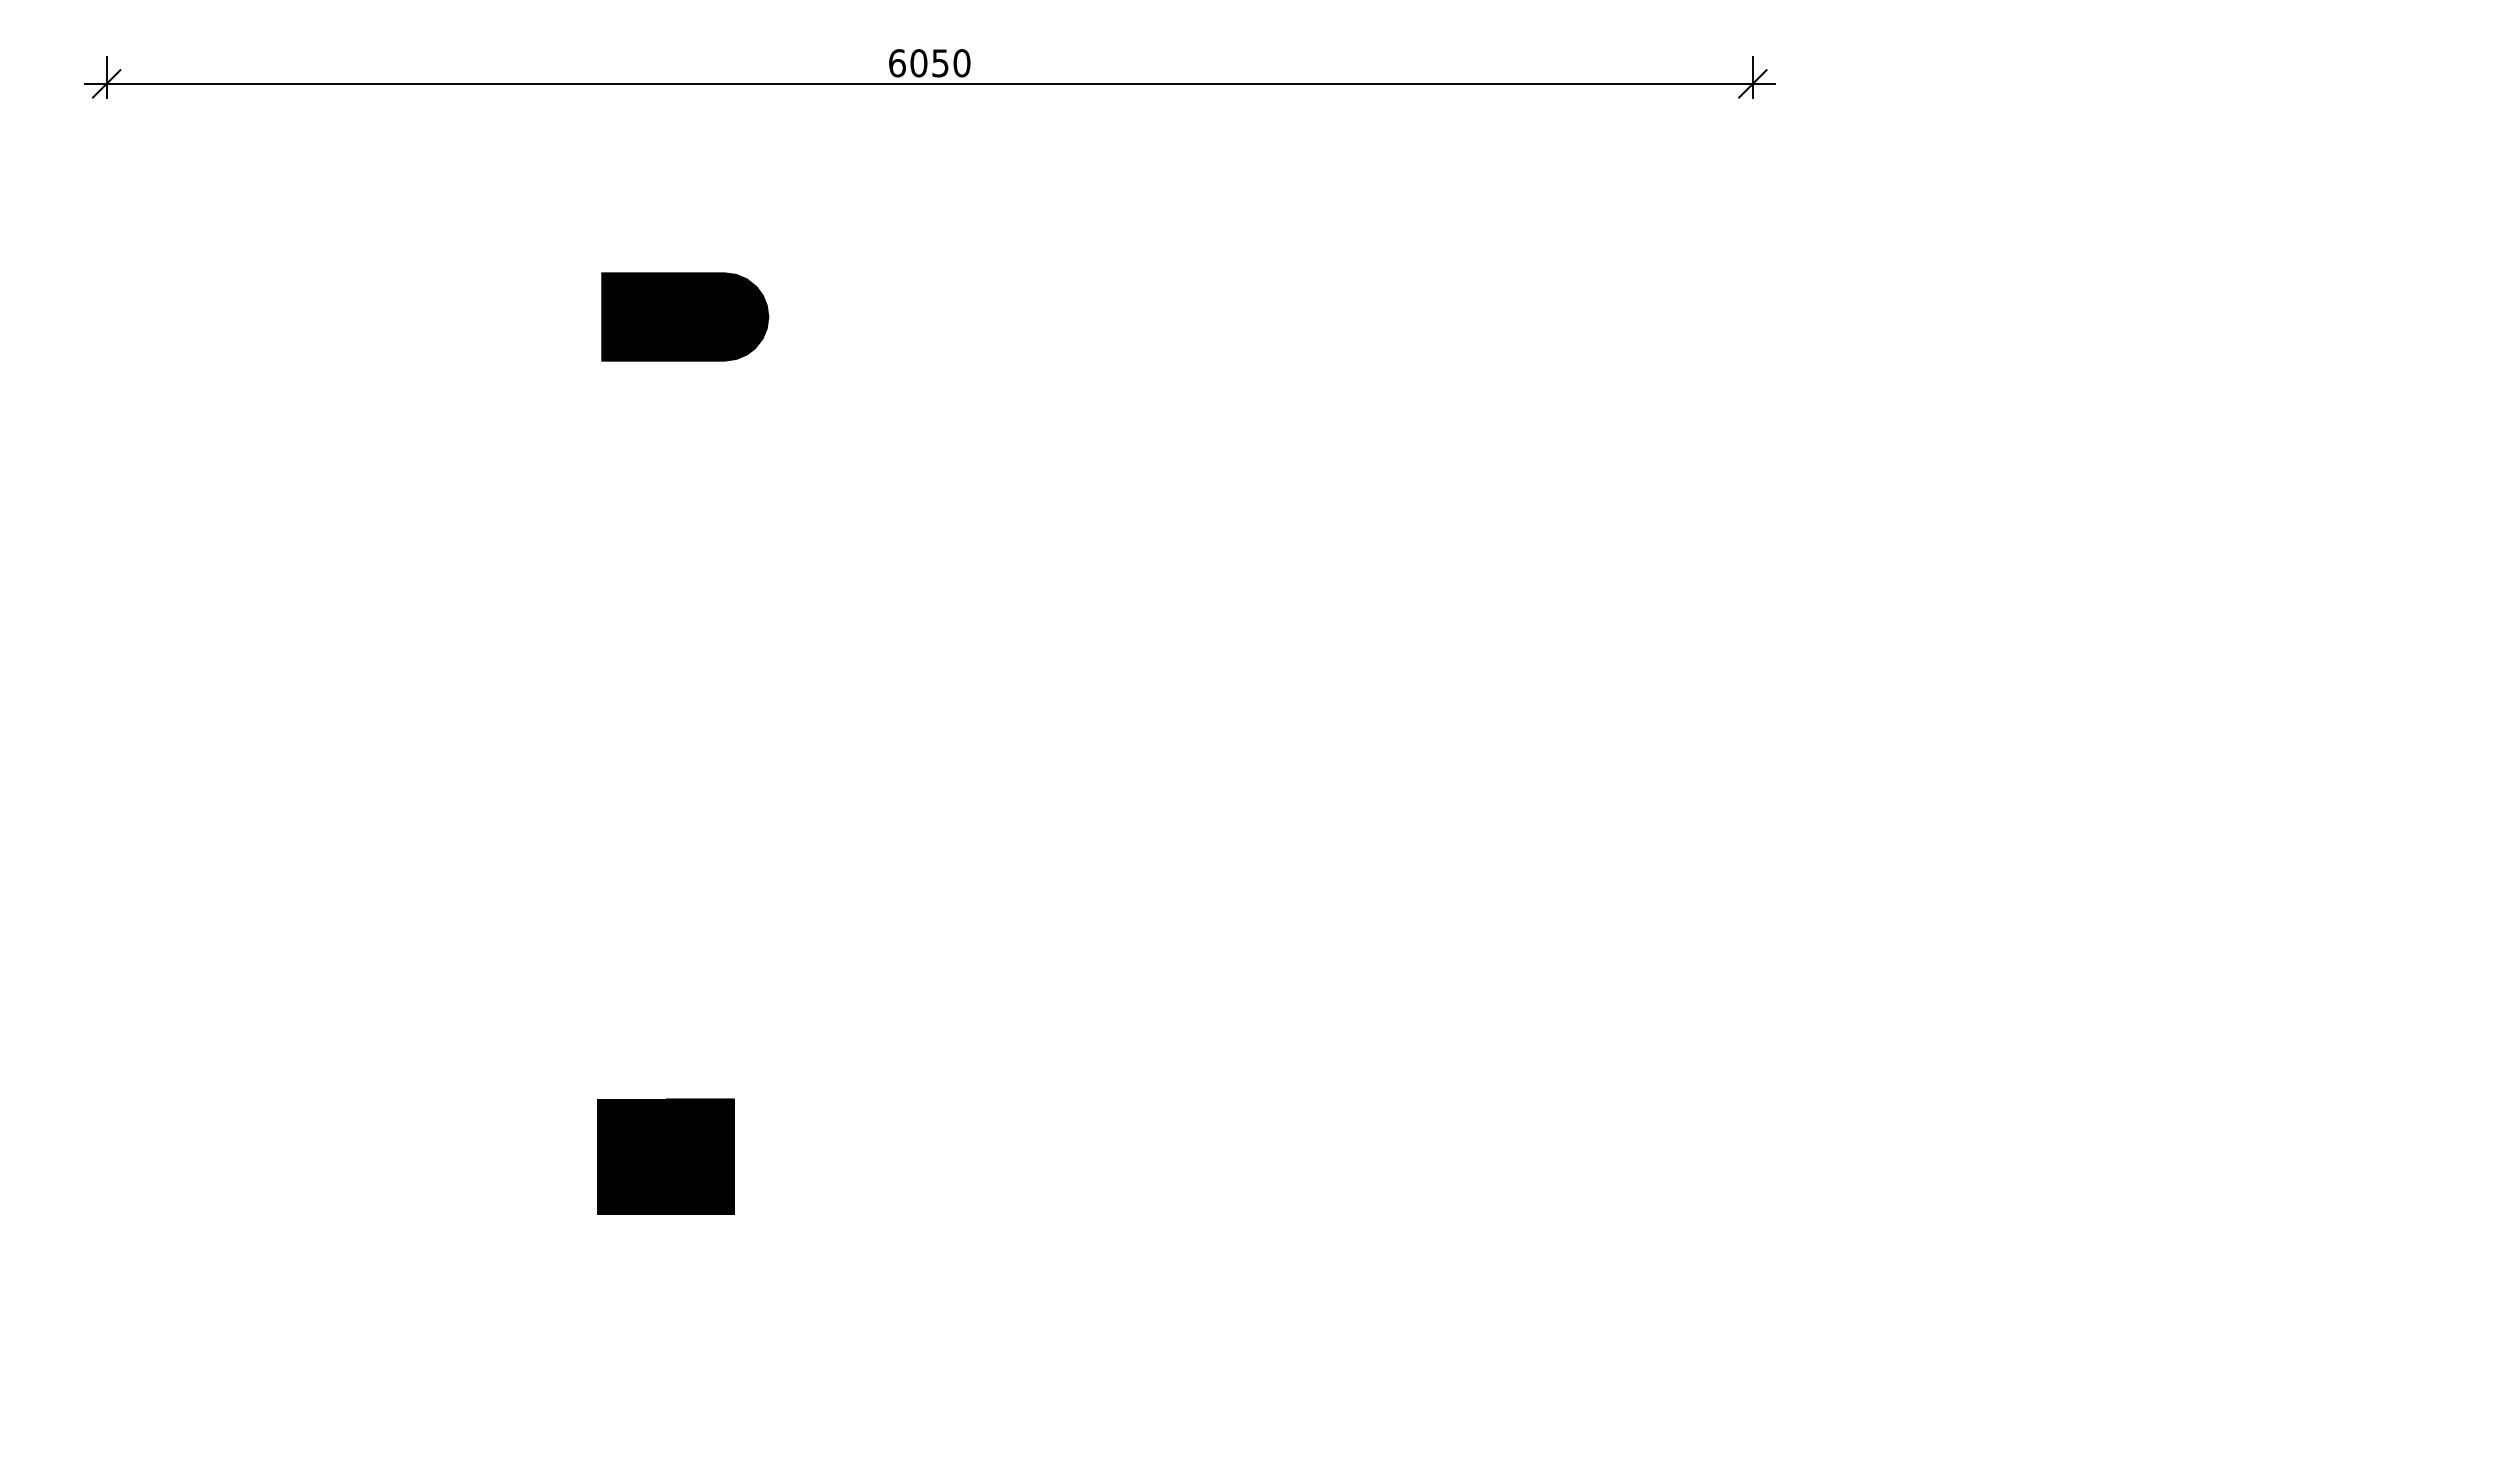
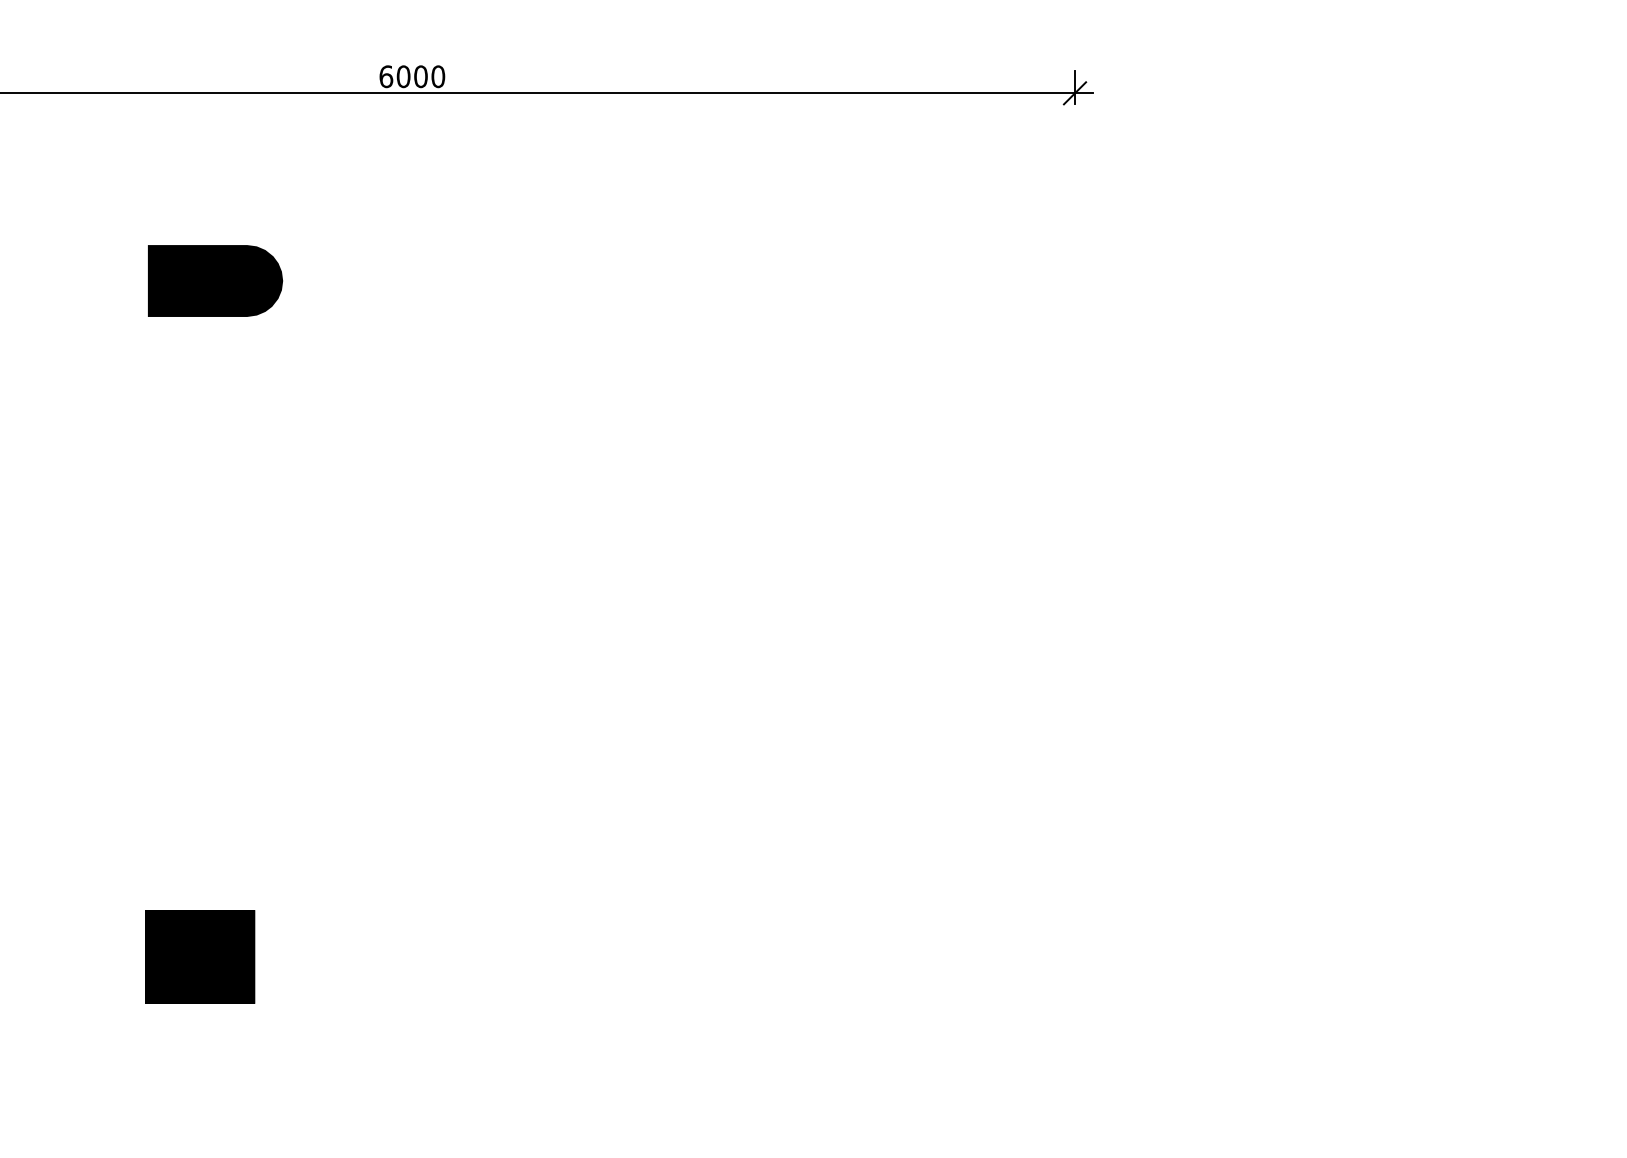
text: (940, 63) -> (420, 76), 6050 -> 6000

